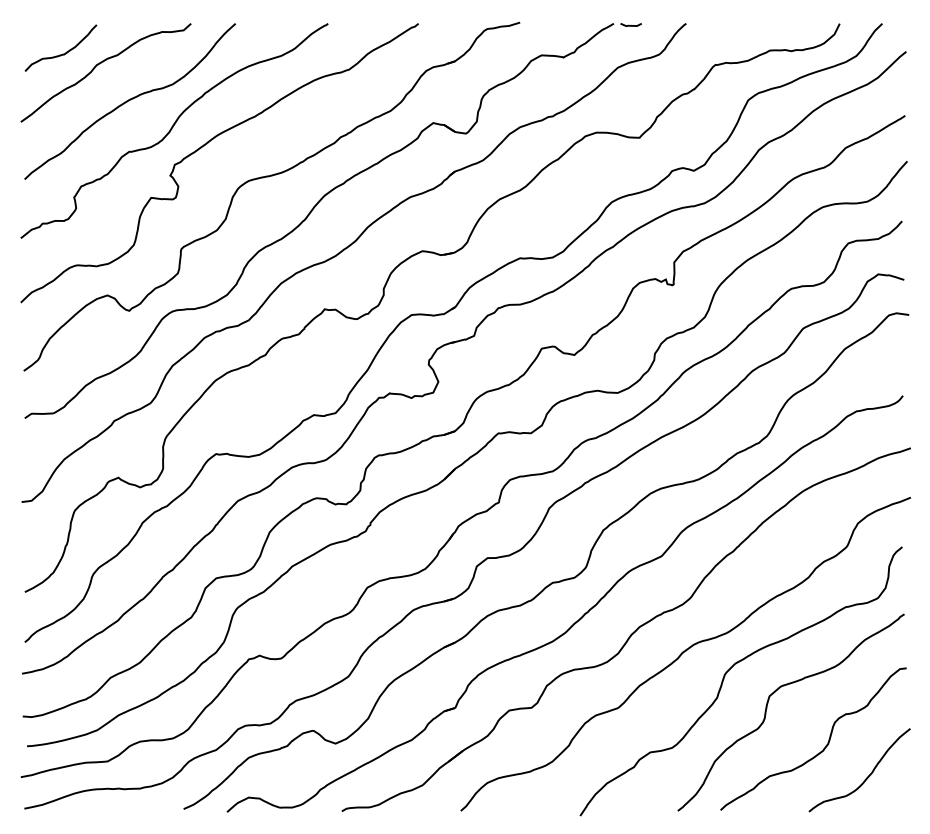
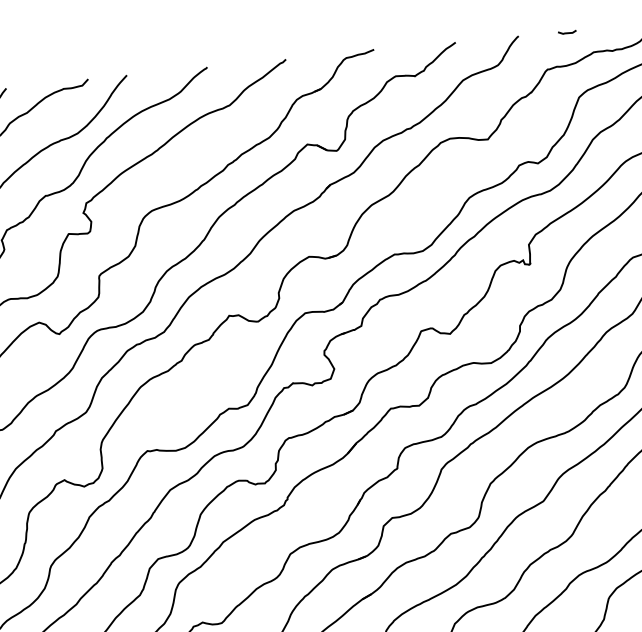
line: (630, 24) -> (566, 32), moved

